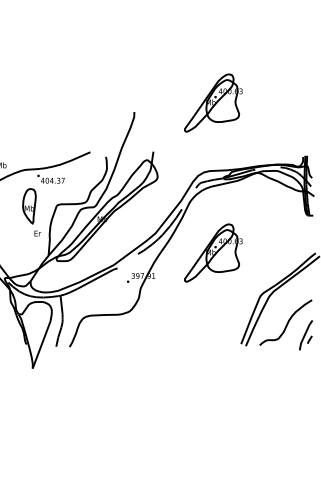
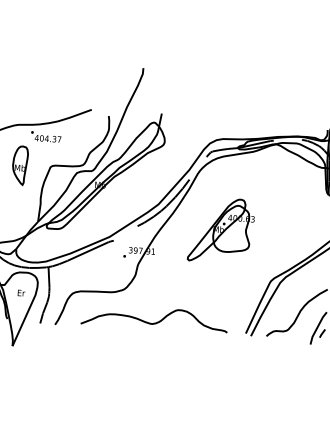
part: (213, 102) -> (232, 63), removed
text: (37, 233) -> (21, 293), moved
curve: (160, 338) -> (156, 321), added

